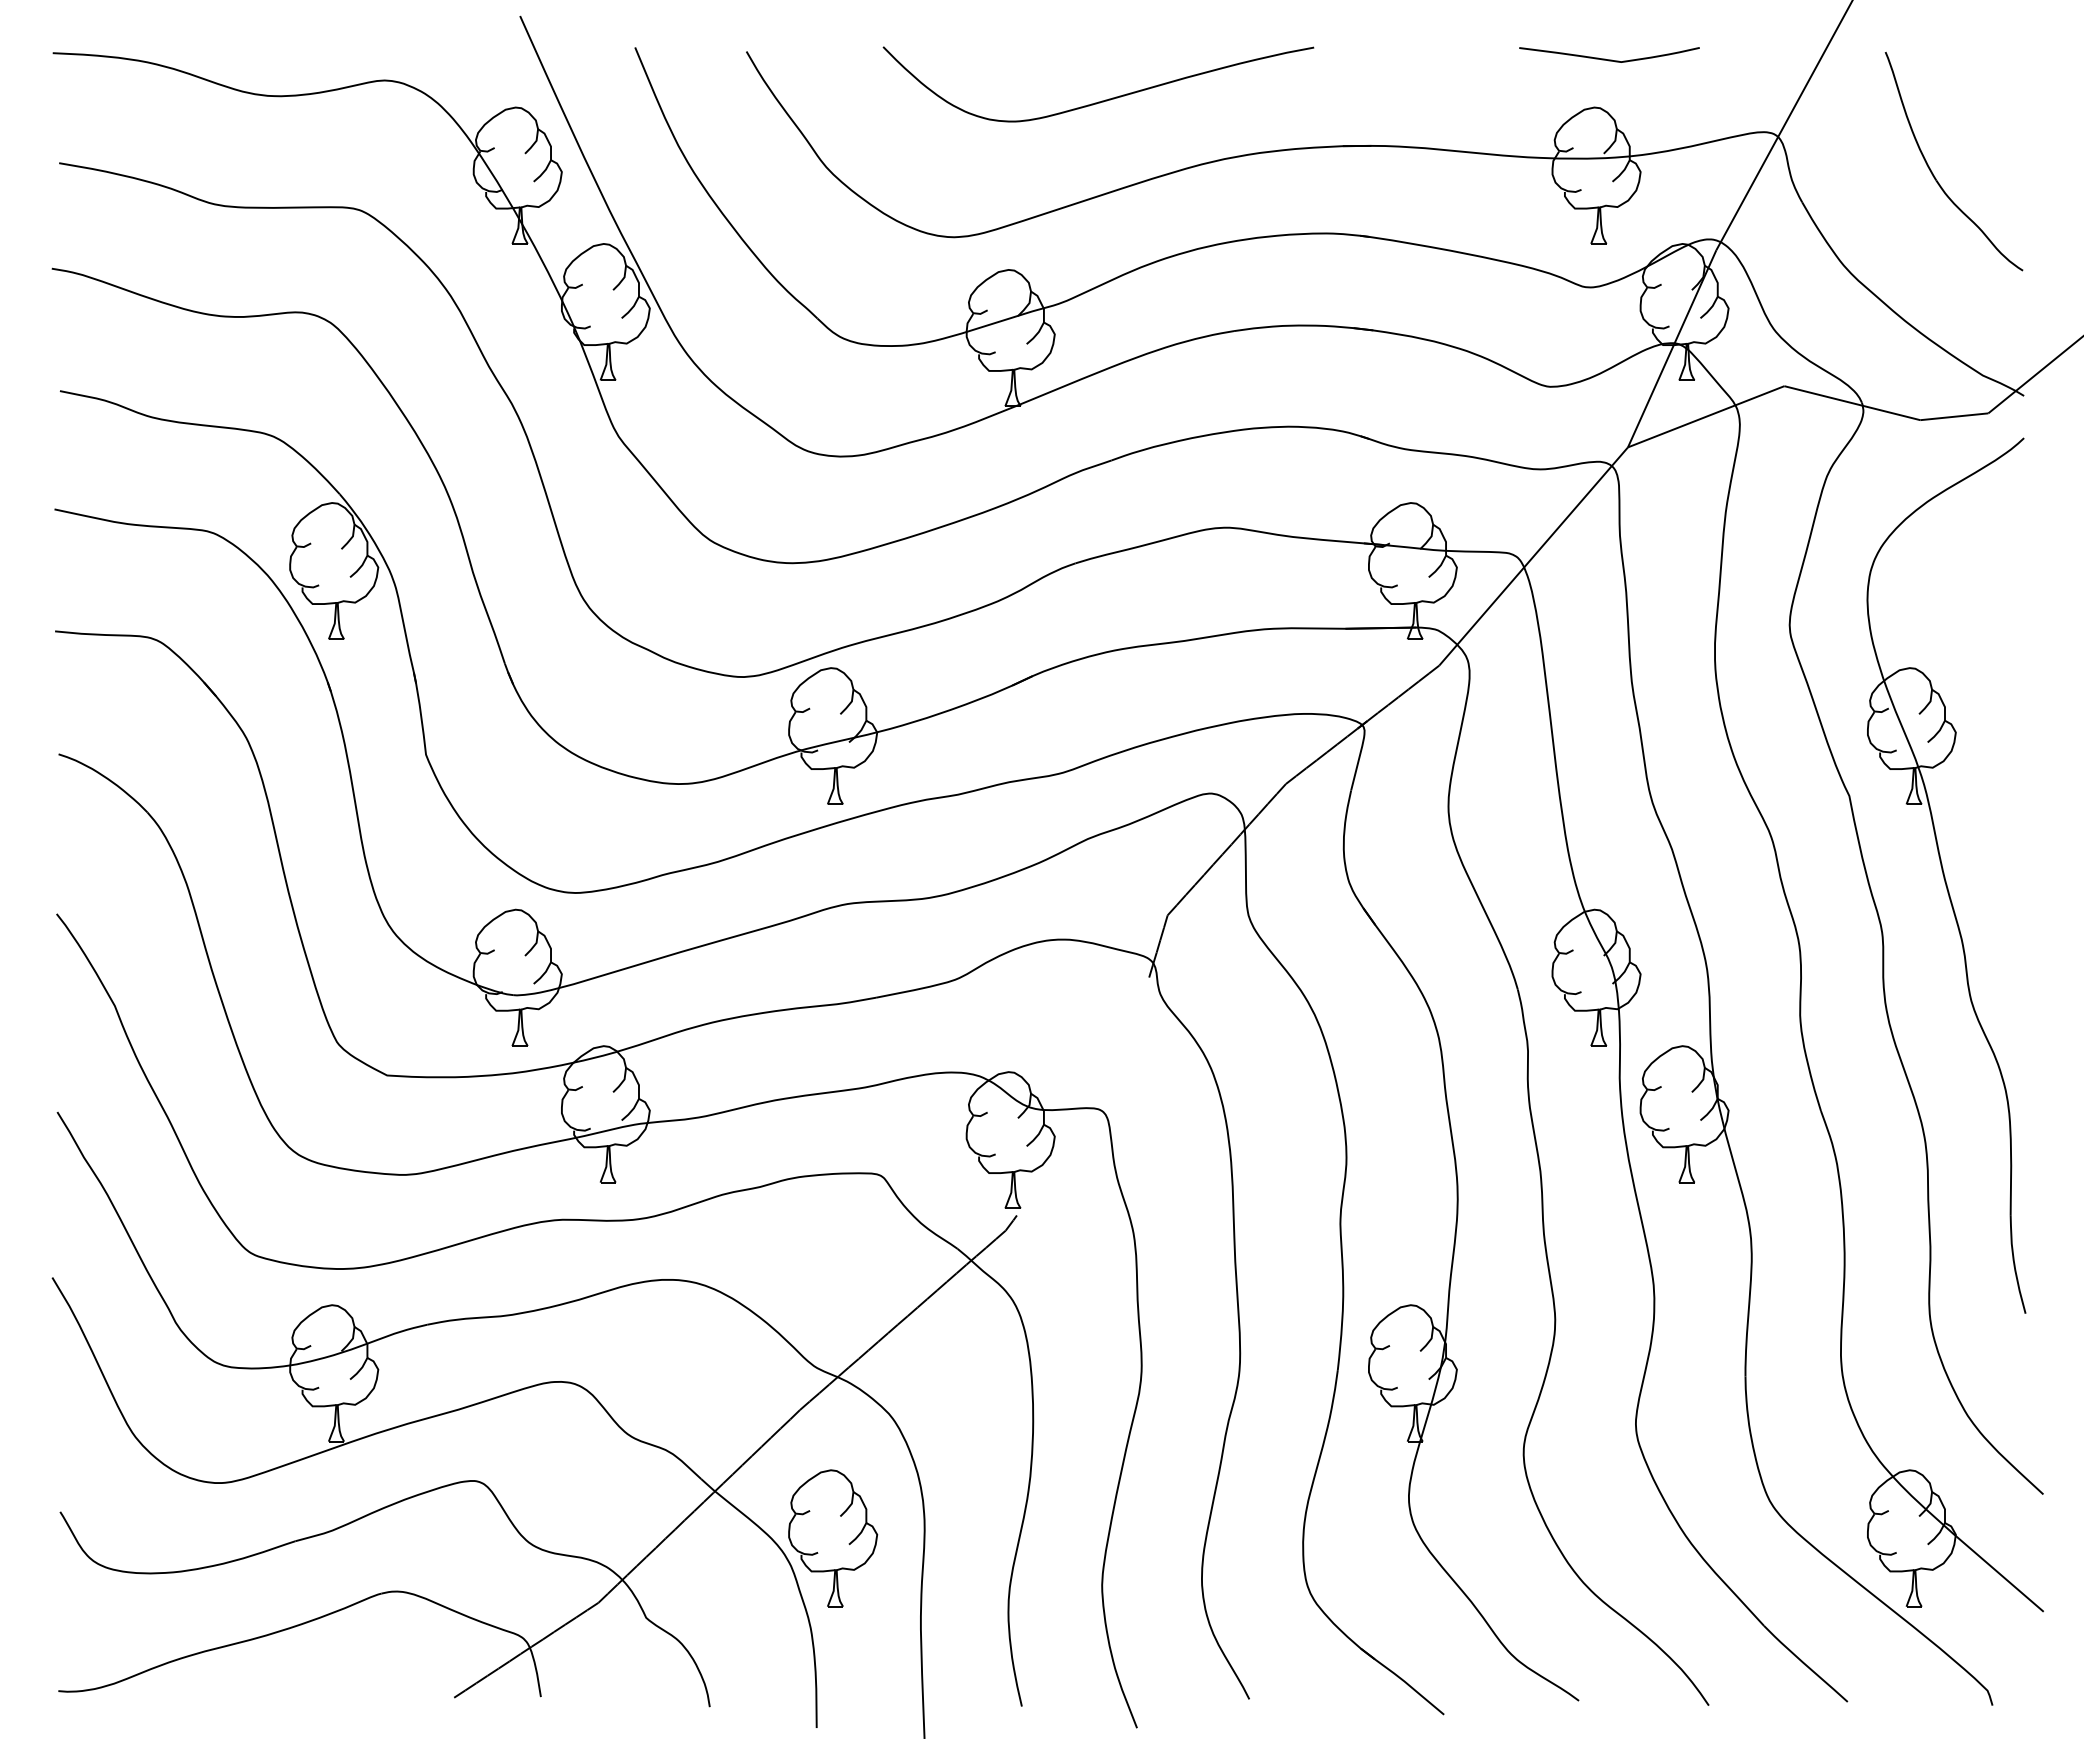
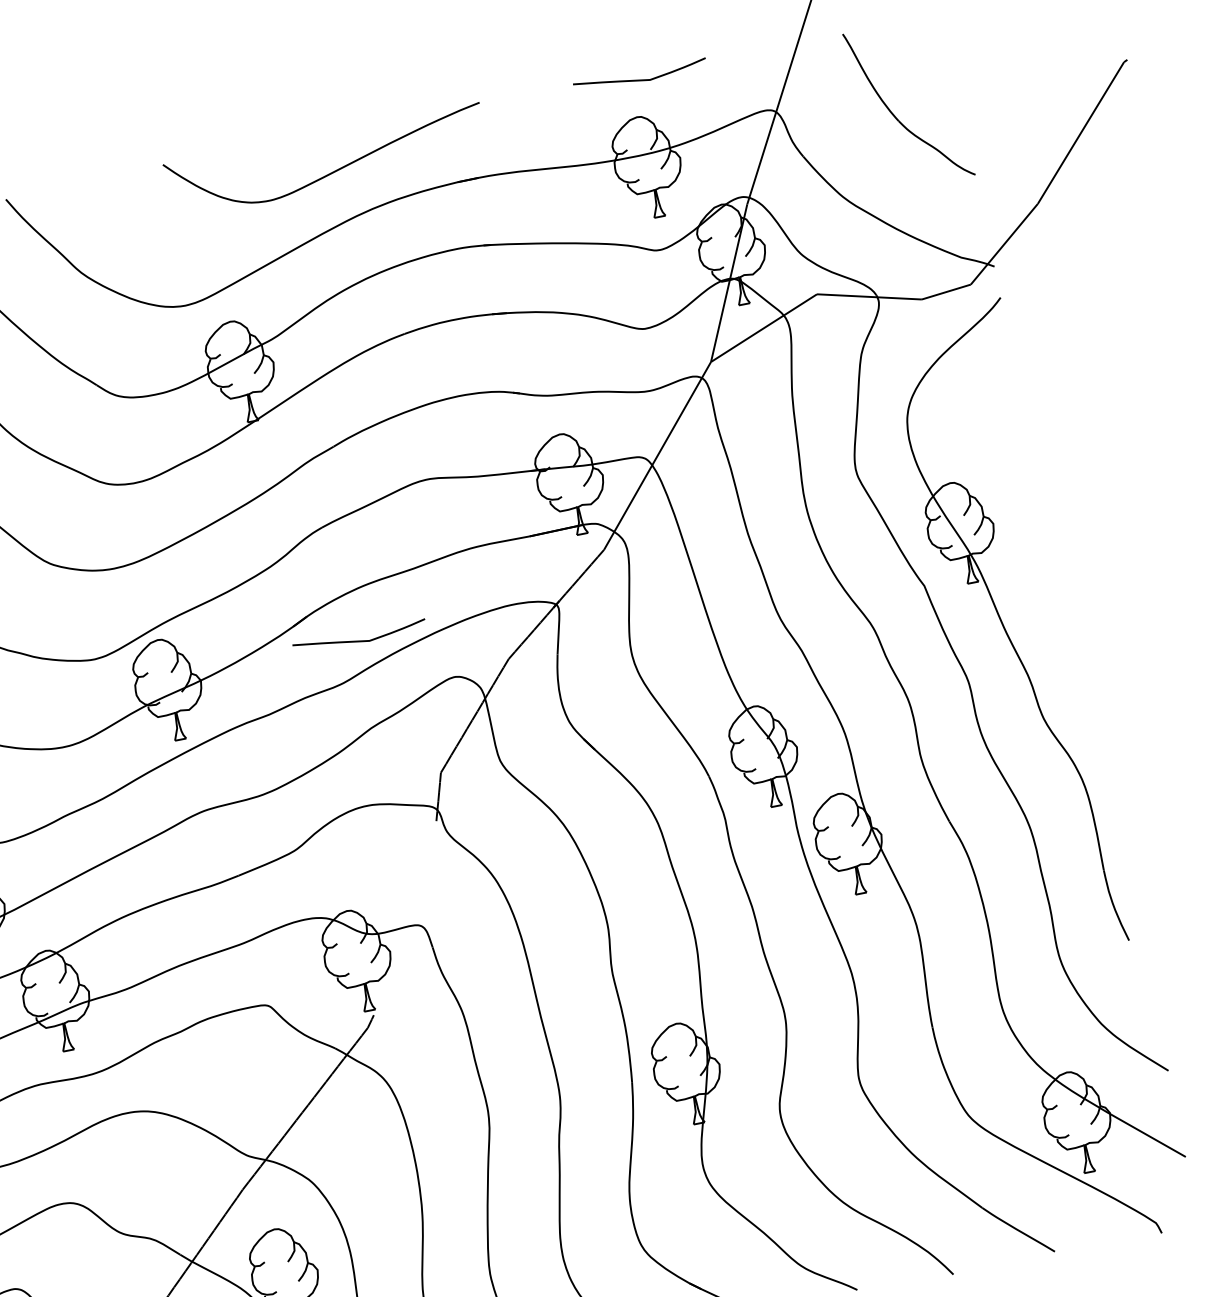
curve: (1102, 100) -> (331, 172), moved
curve: (1096, 721) -> (360, 640), added

